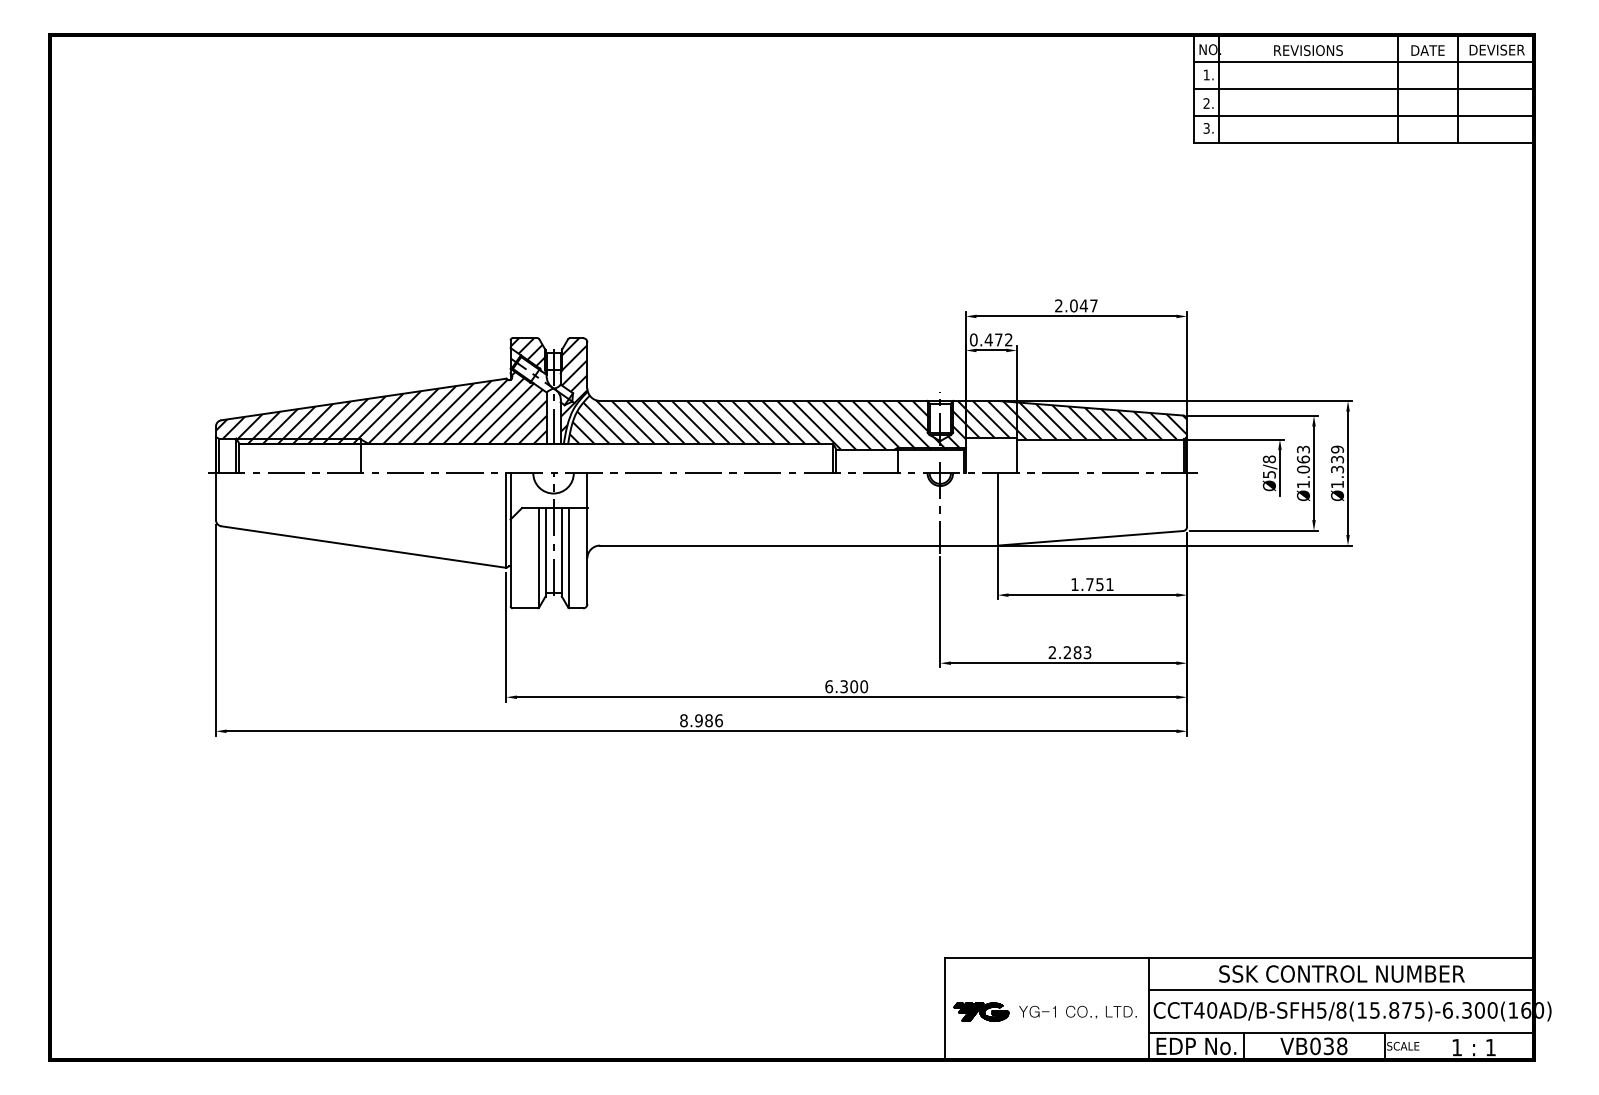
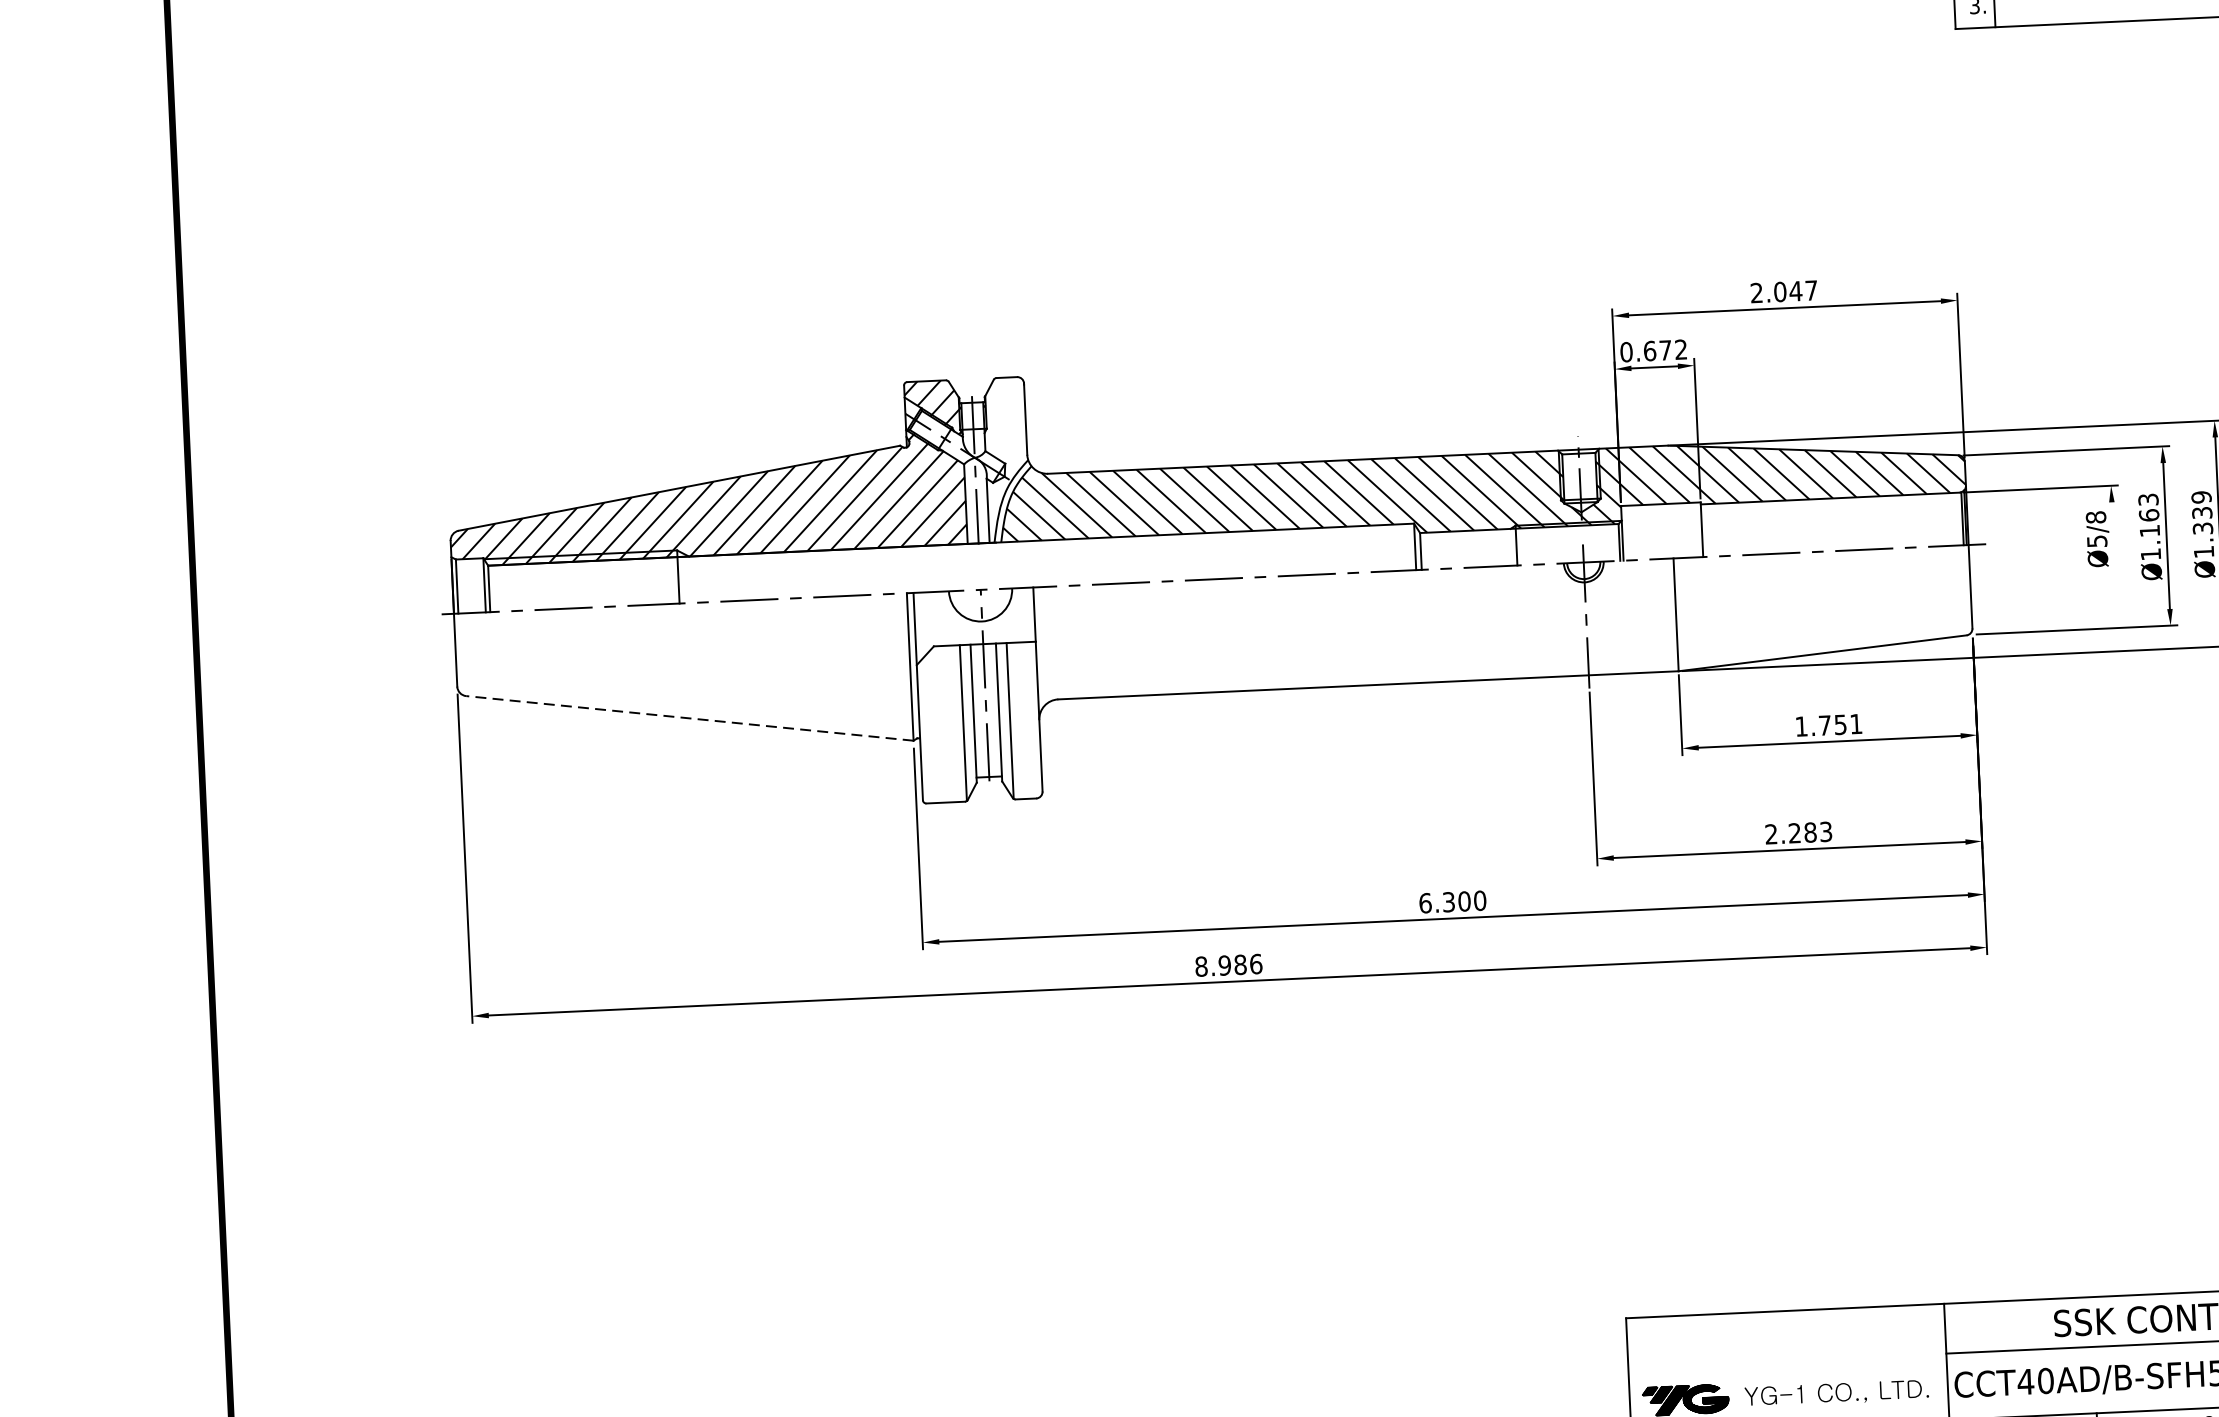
text: (988, 339) -> (1649, 350), 0.472 -> 0.672
hatch: (573, 384) -> (1005, 450), removed
text: (1302, 469) -> (2148, 530), Ø1.063 -> Ø1.163
line: (1279, 473) -> (2112, 538), removed
line: (363, 547) -> (689, 719), solid -> dashed

